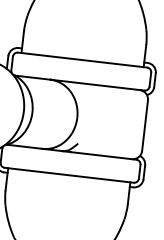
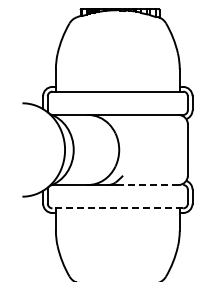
line: (104, 156) -> (150, 185), solid -> dashed
line: (68, 175) -> (117, 208), solid -> dashed

